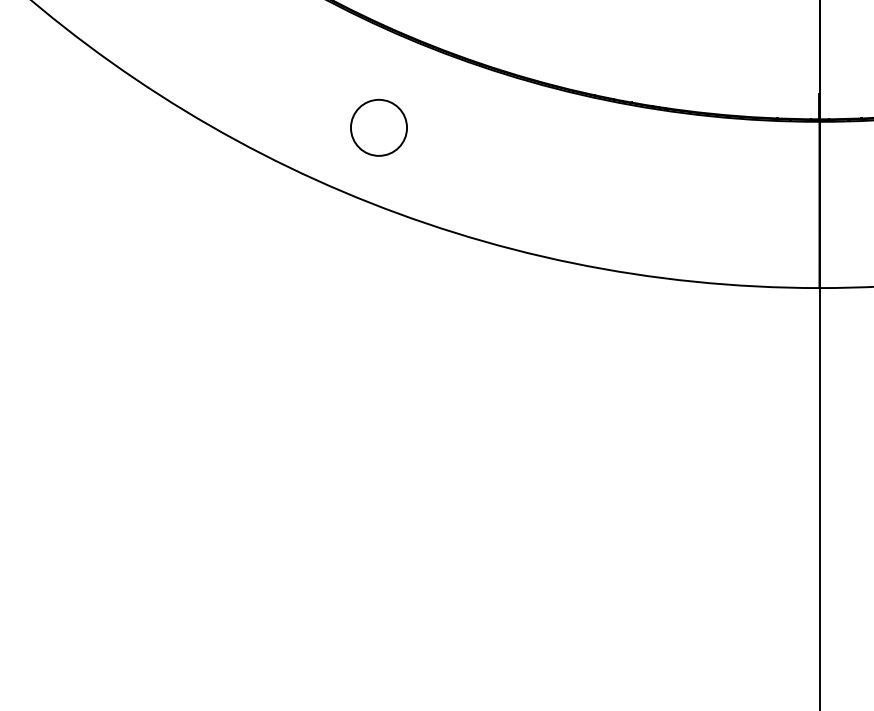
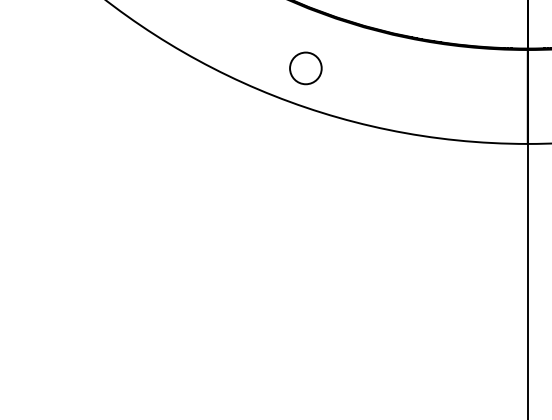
circle: (378, 127) -> (305, 68), moved

